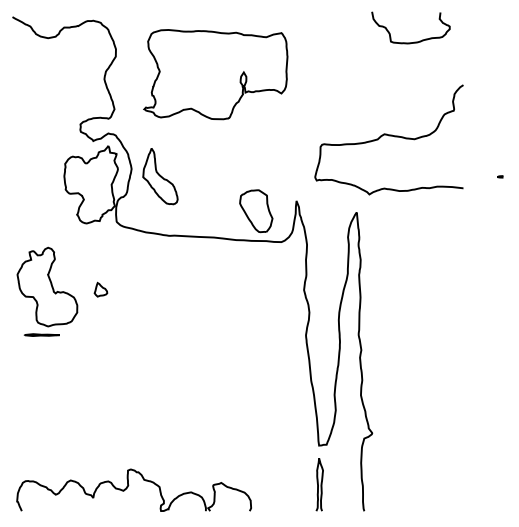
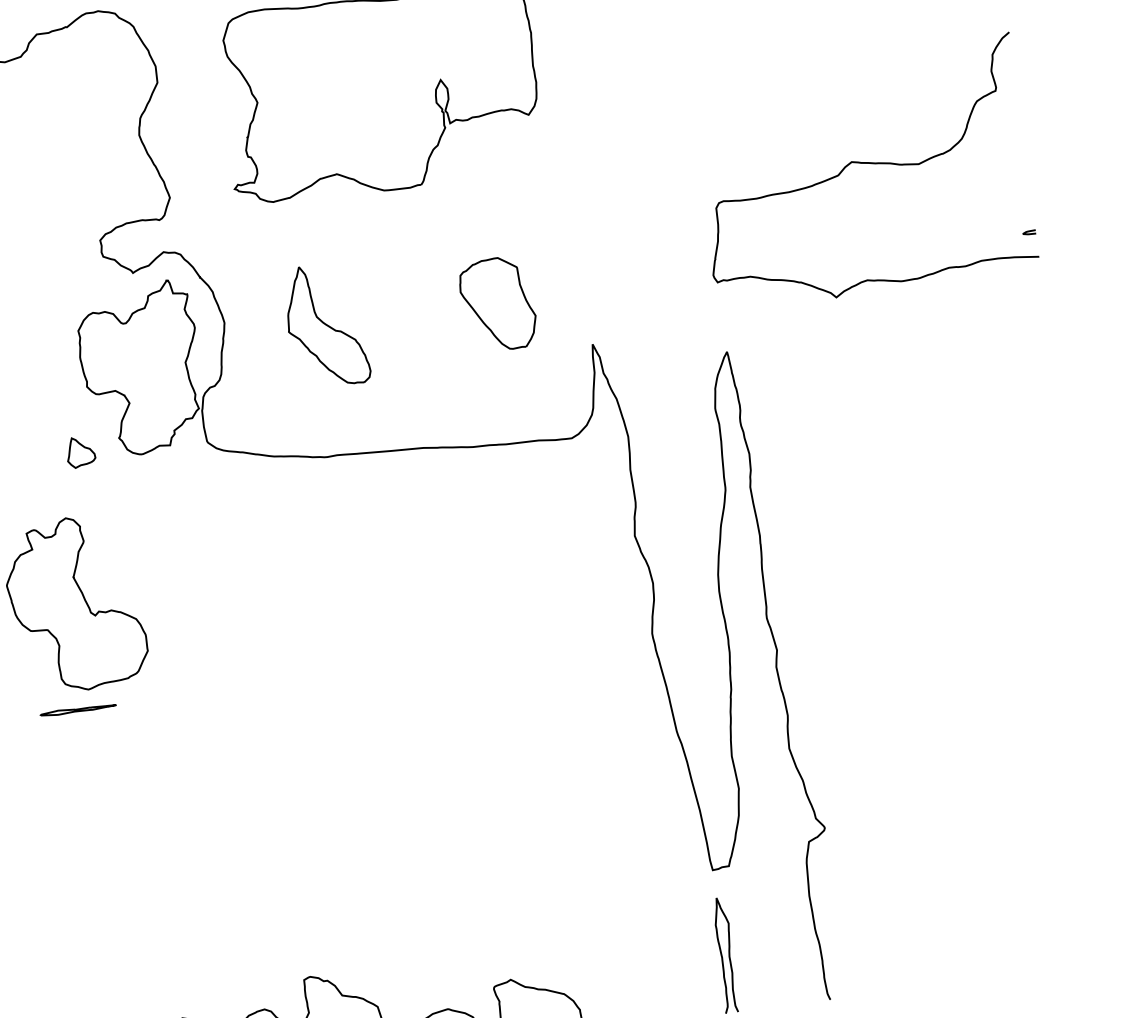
curve: (388, 136) -> (861, 165), moved
part: (160, 176) -> (326, 325), moved
part: (256, 211) -> (498, 304), moved
part: (100, 289) -> (79, 451), moved

